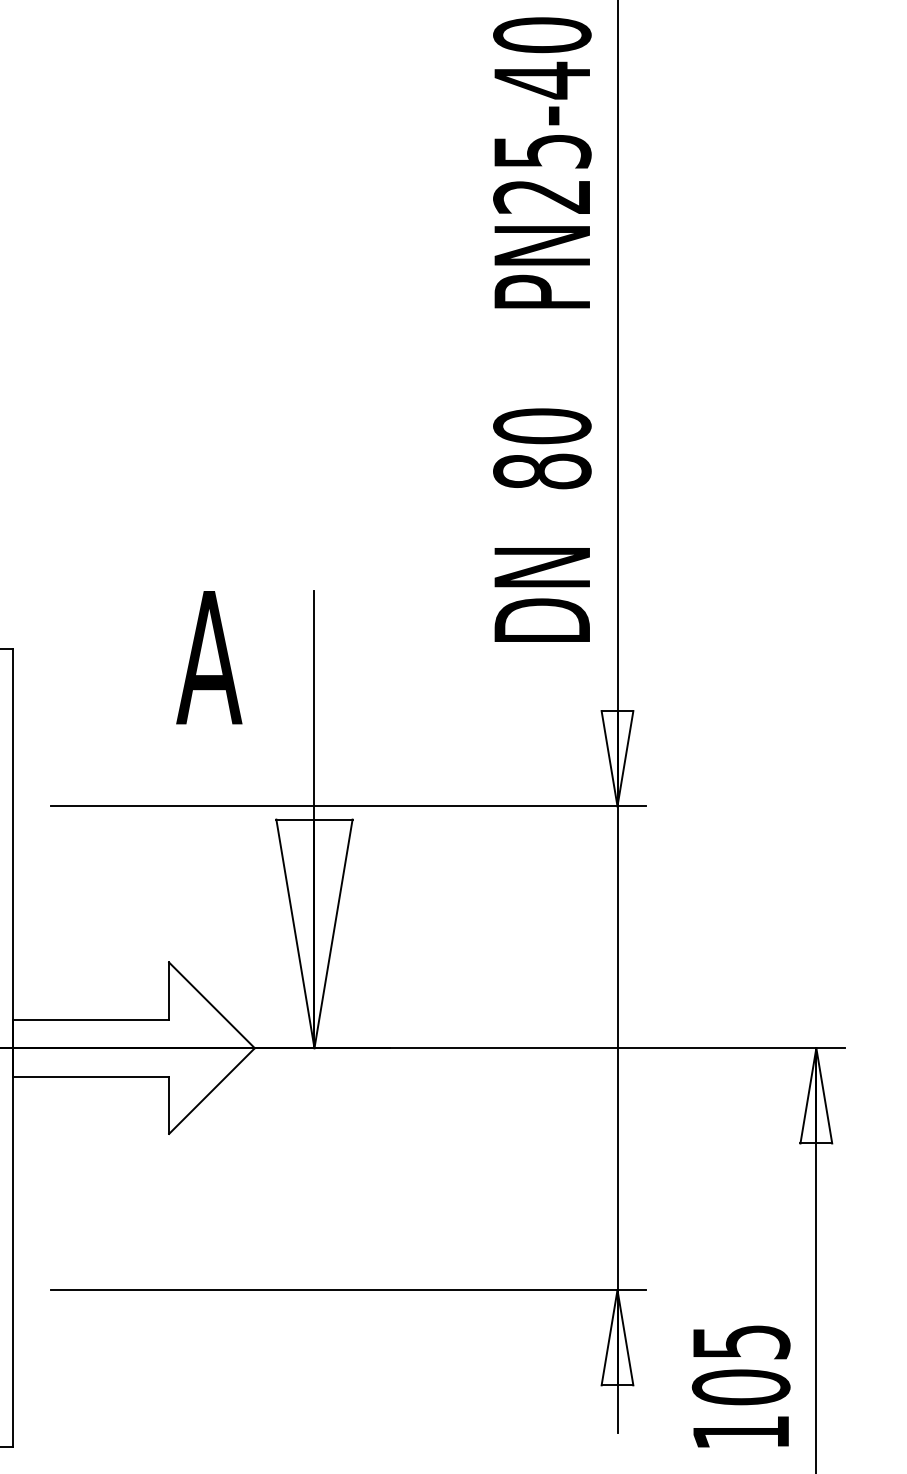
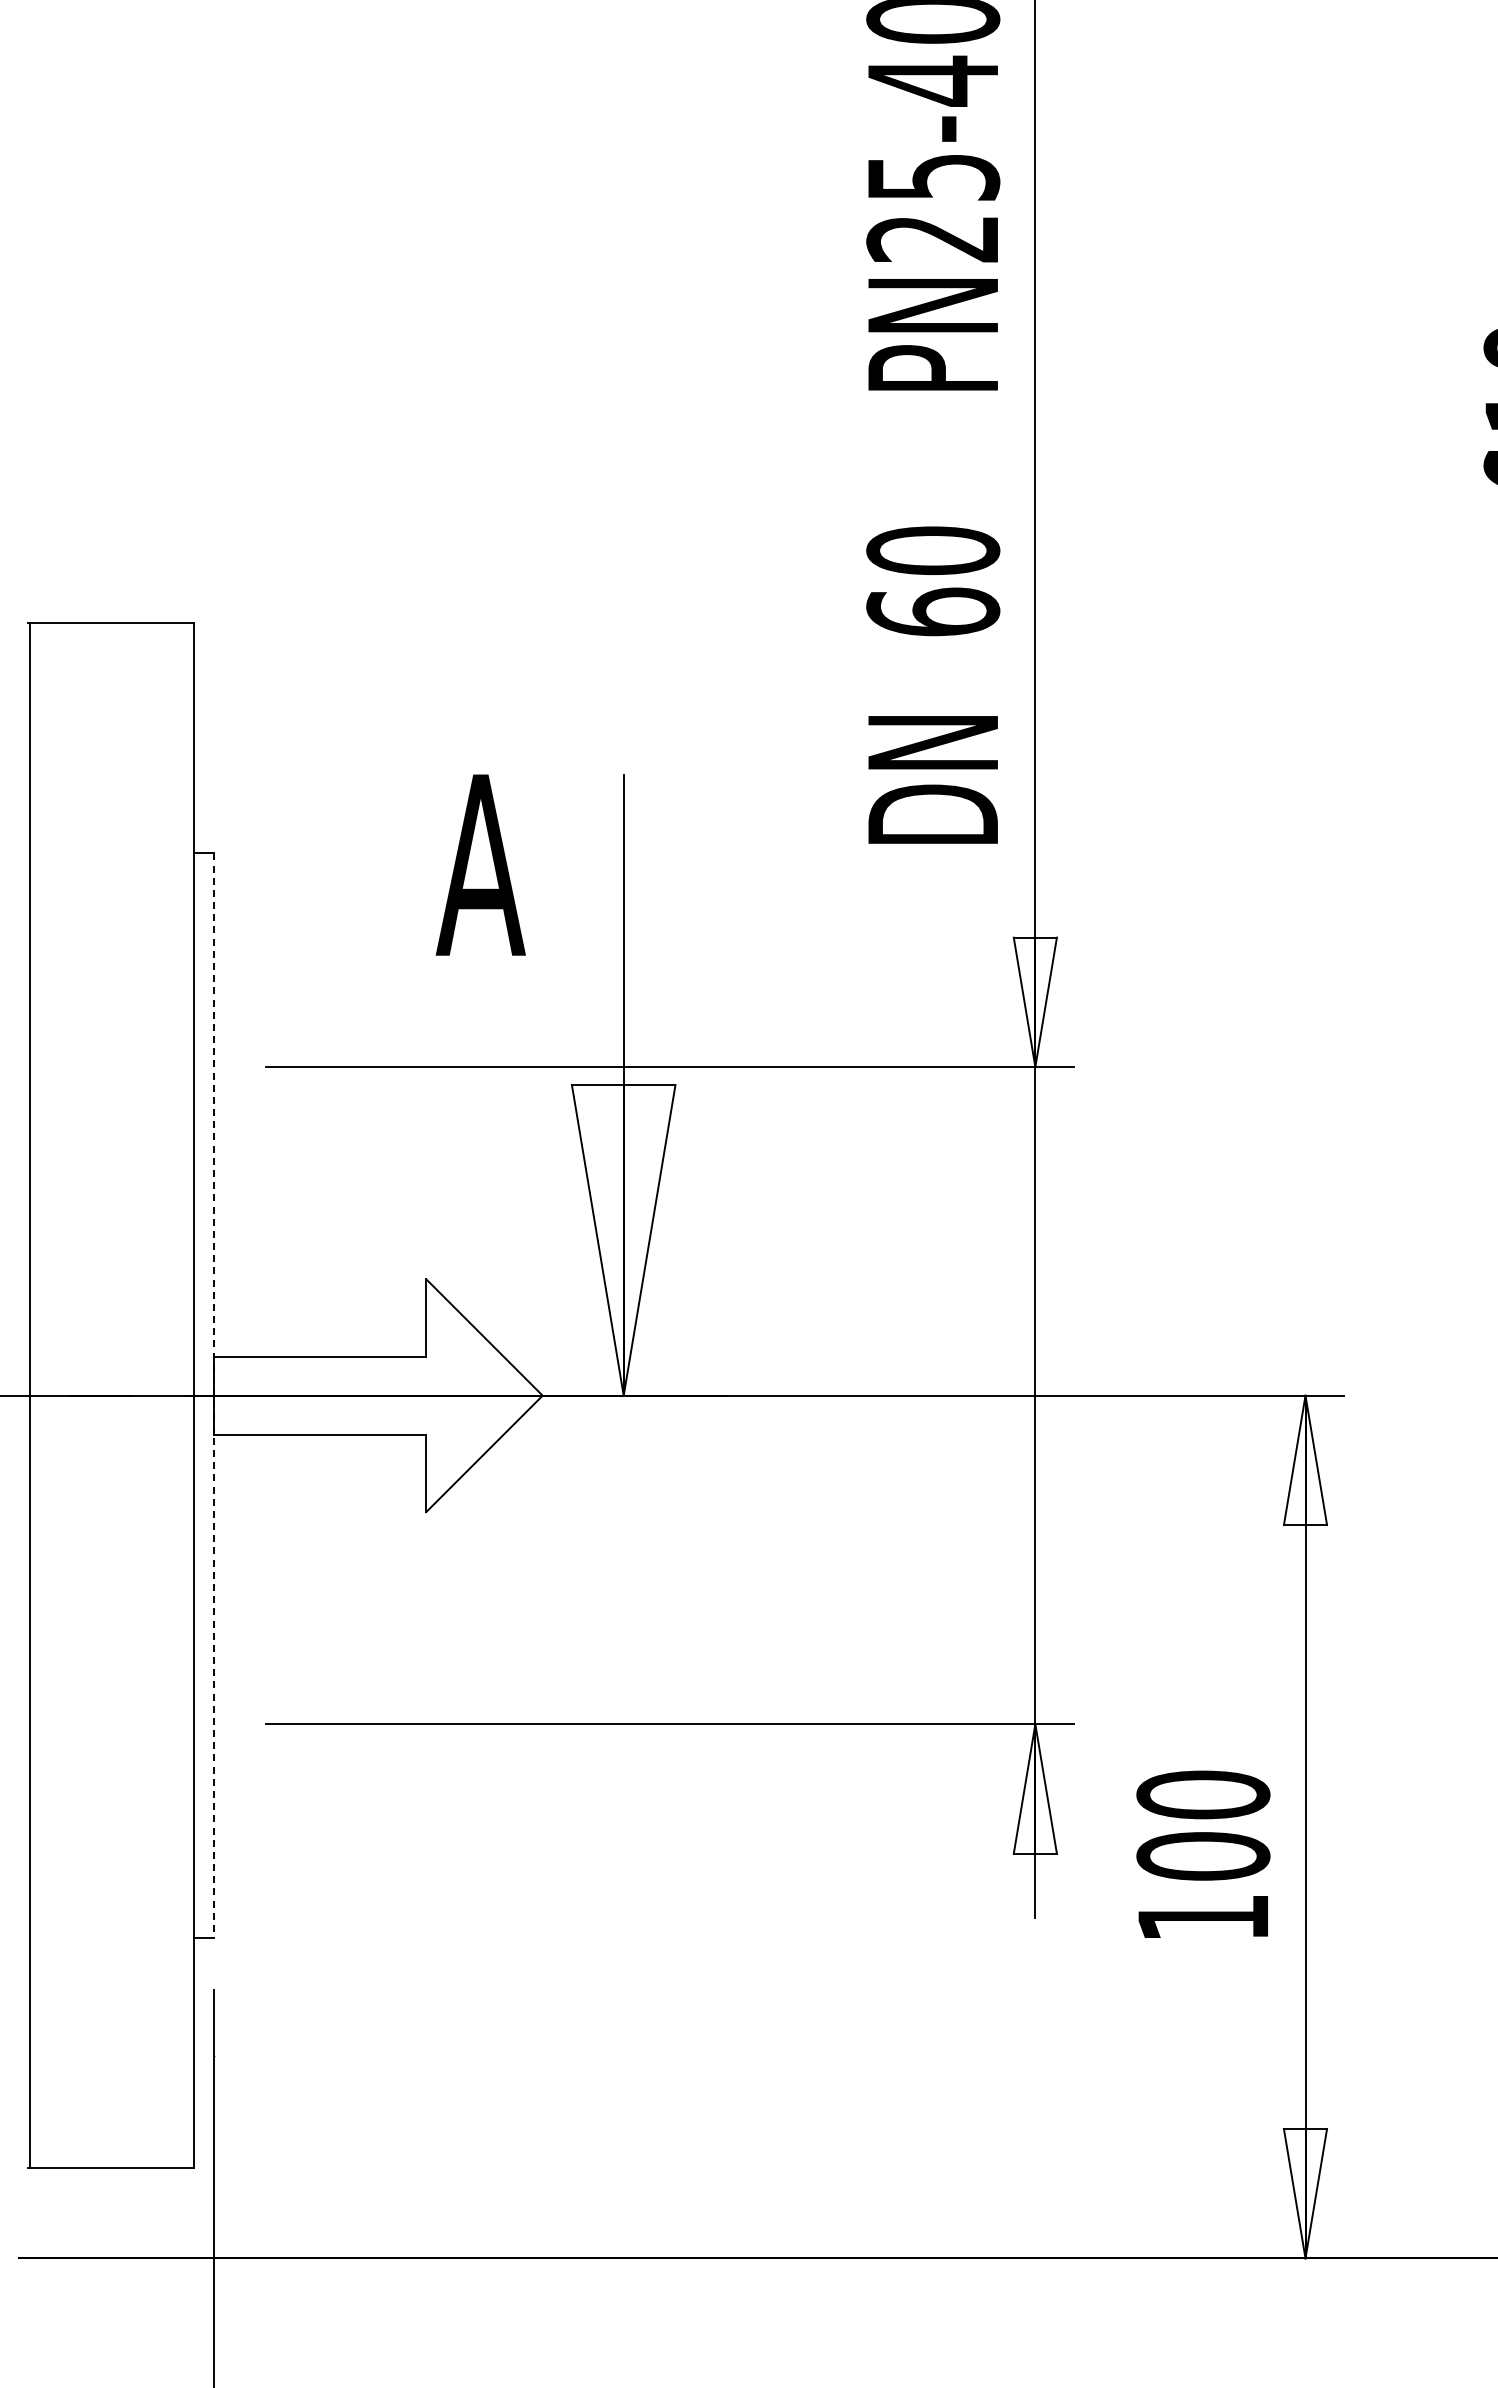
text: (542, 470) -> (933, 611), 80 -> 60
line: (13, 1048) -> (214, 1396), solid -> dashed
text: (741, 1341) -> (1203, 1794), 105 -> 100

